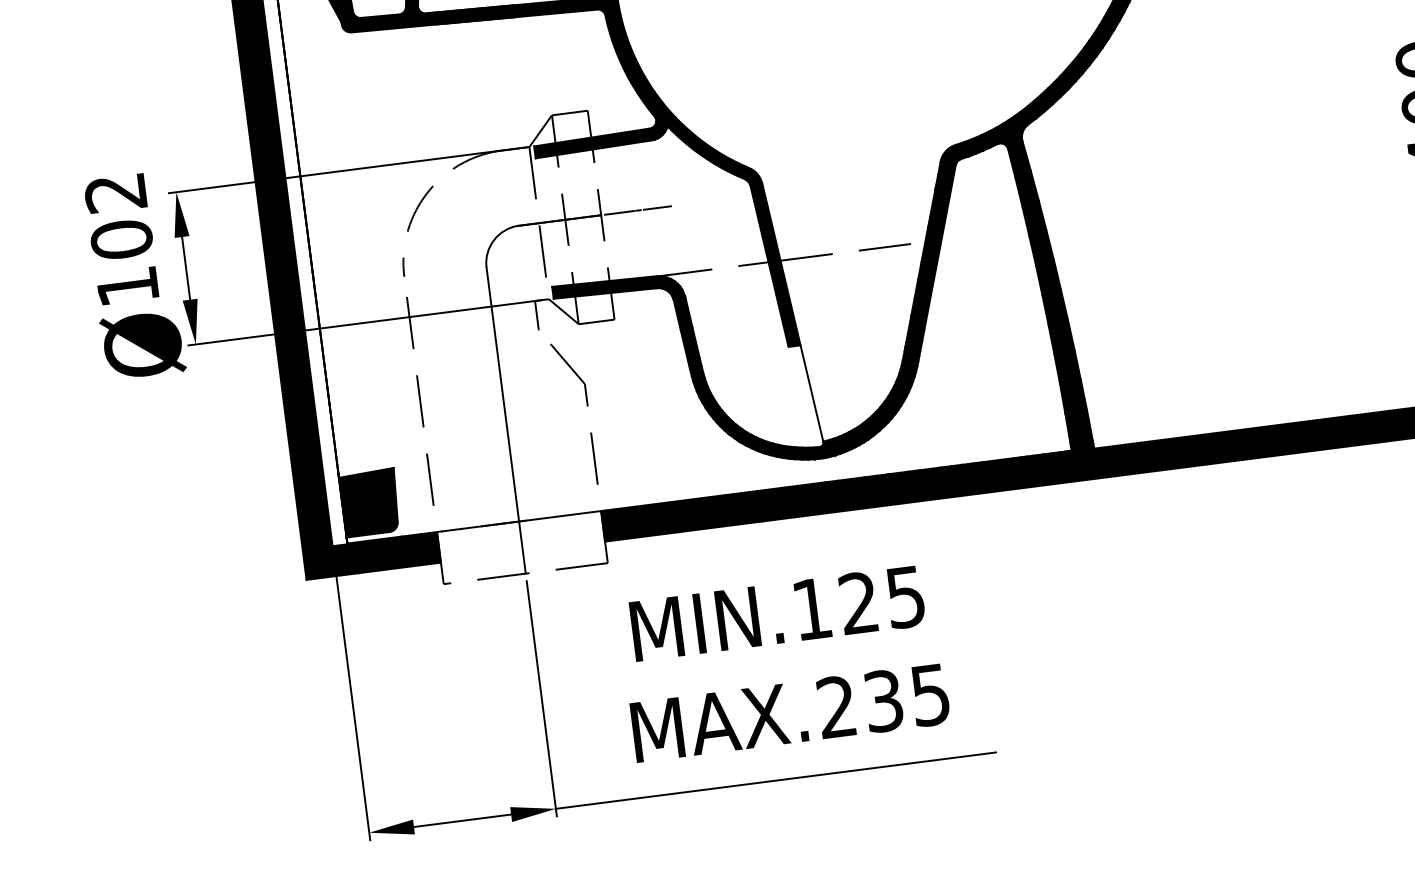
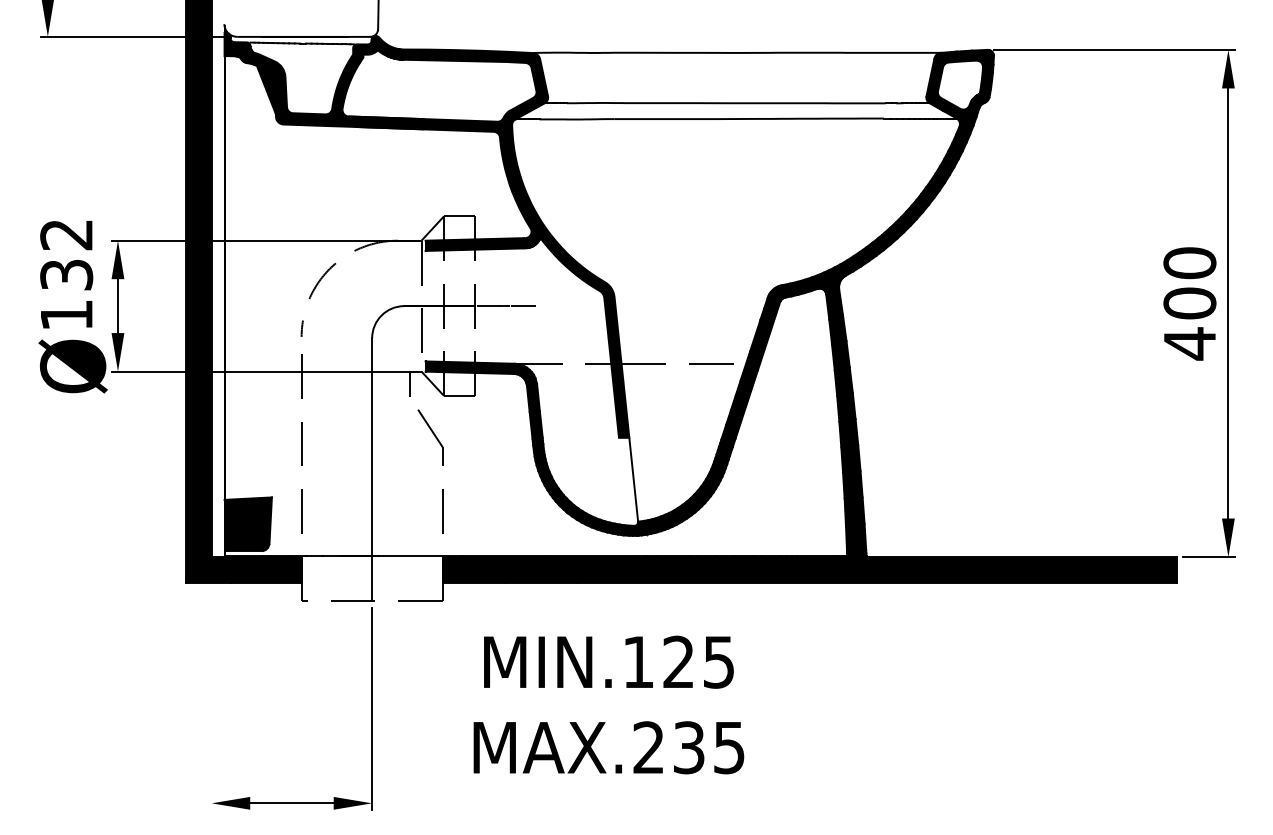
text: (121, 239) -> (66, 274), 102 -> 132
text: (783, 662) -> (608, 704), moved
line: (351, 696) -> (211, 686), removed
line: (776, 780) -> (561, 803), removed

